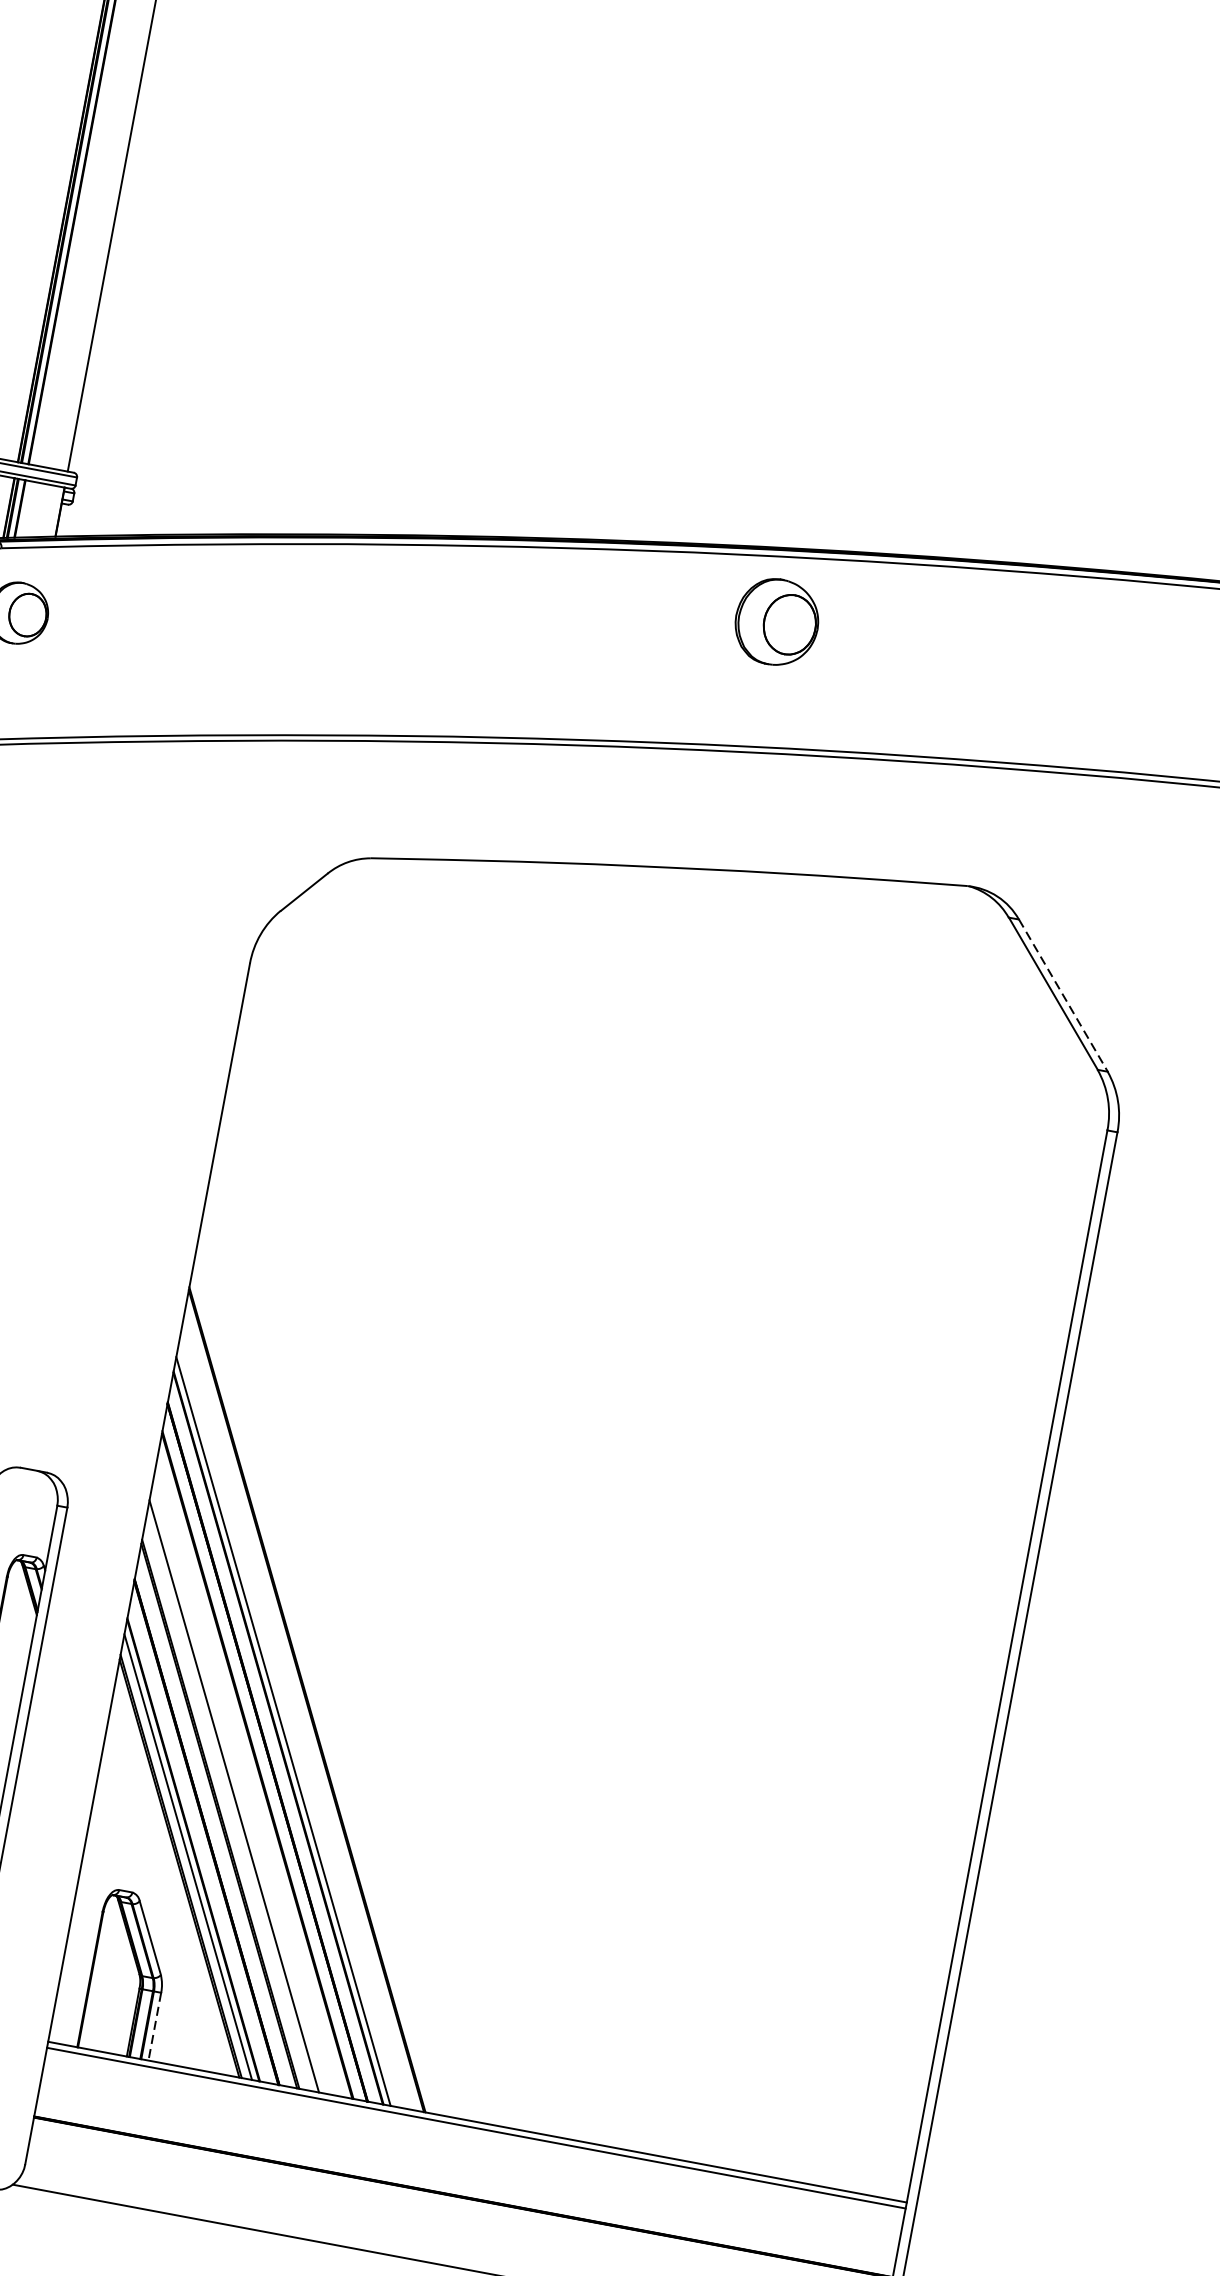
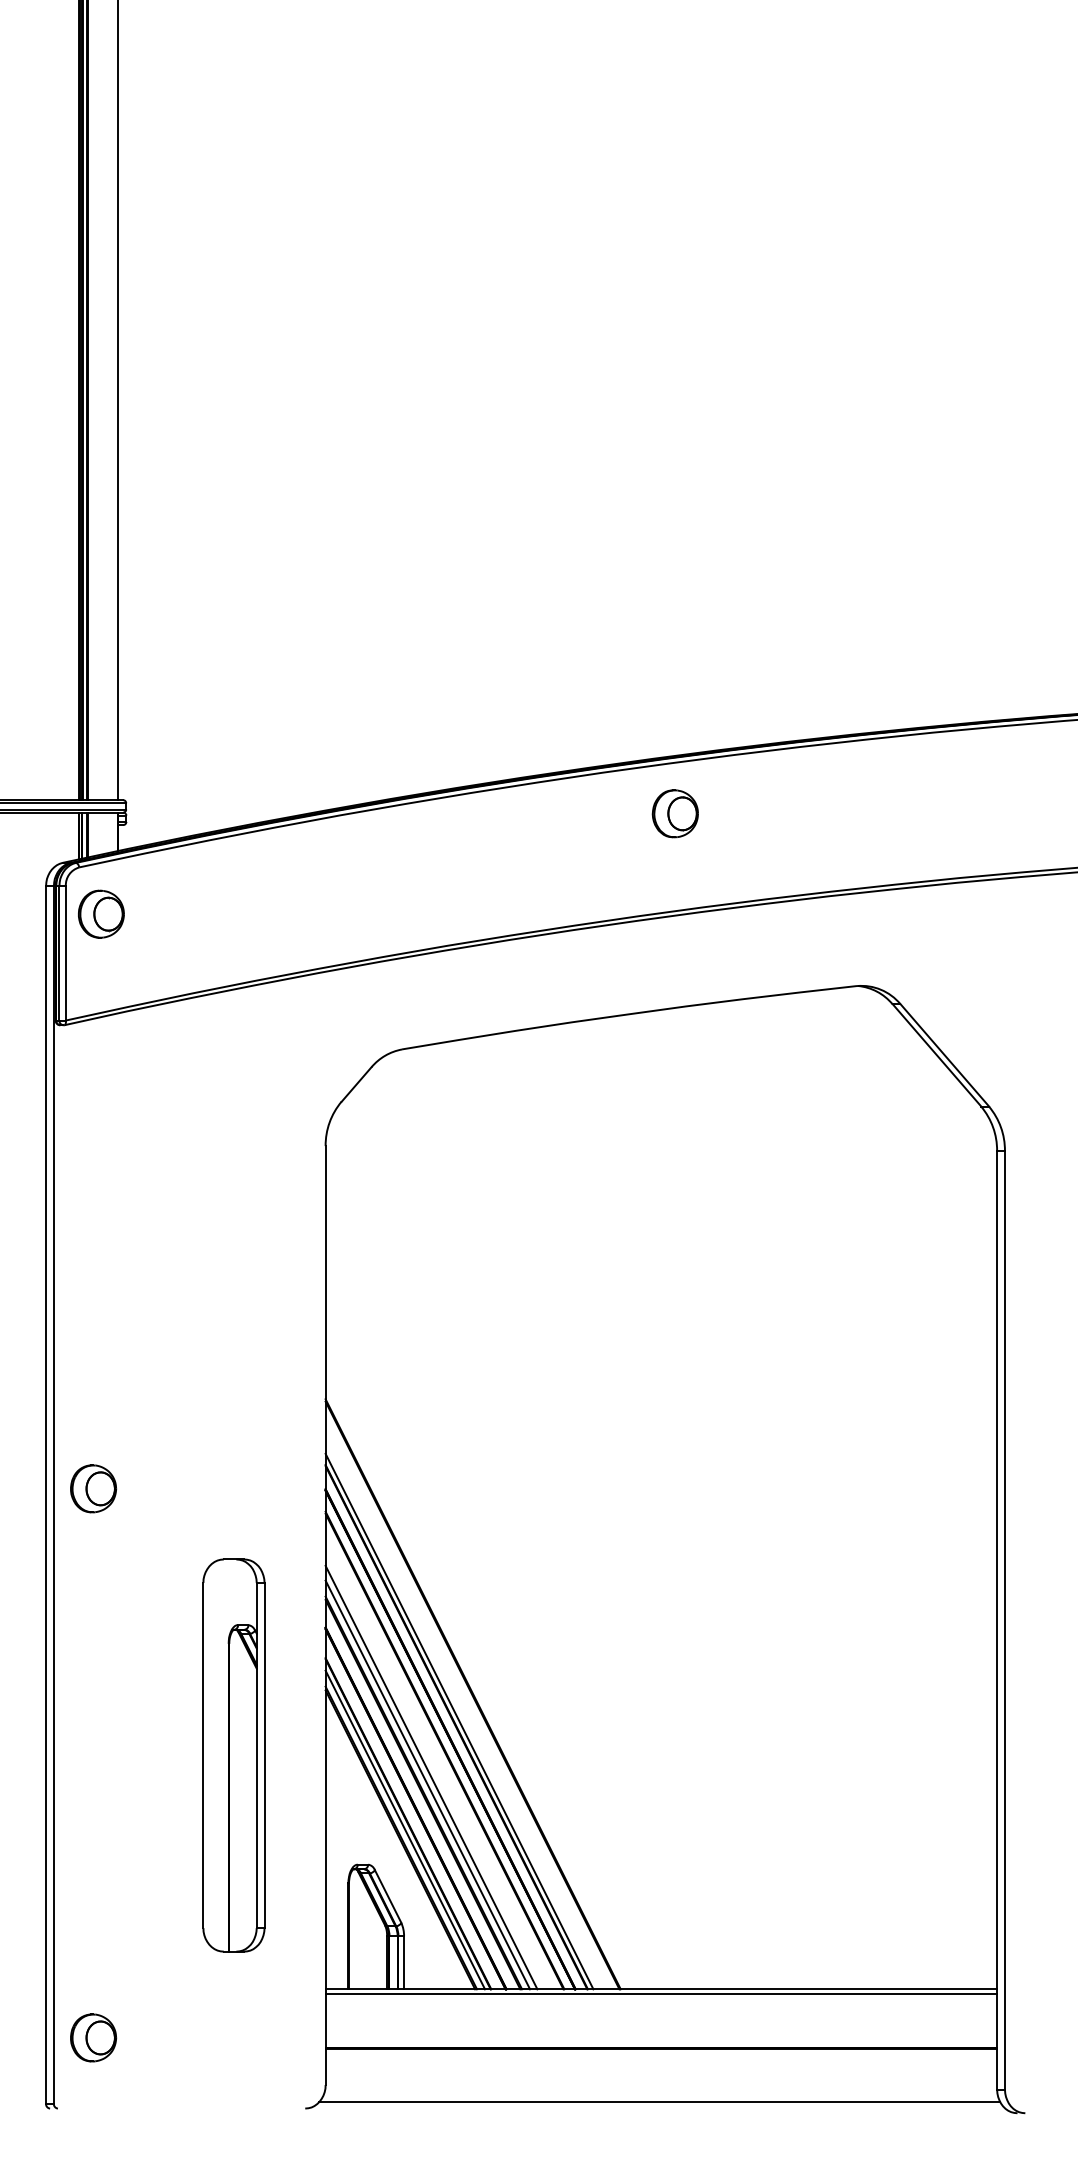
part: (775, 621) -> (674, 813), size x0.71
line: (1063, 995) -> (944, 1055), dashed -> solid
line: (227, 1804) -> (427, 1784), added
line: (155, 2026) -> (404, 1962), dashed -> solid

